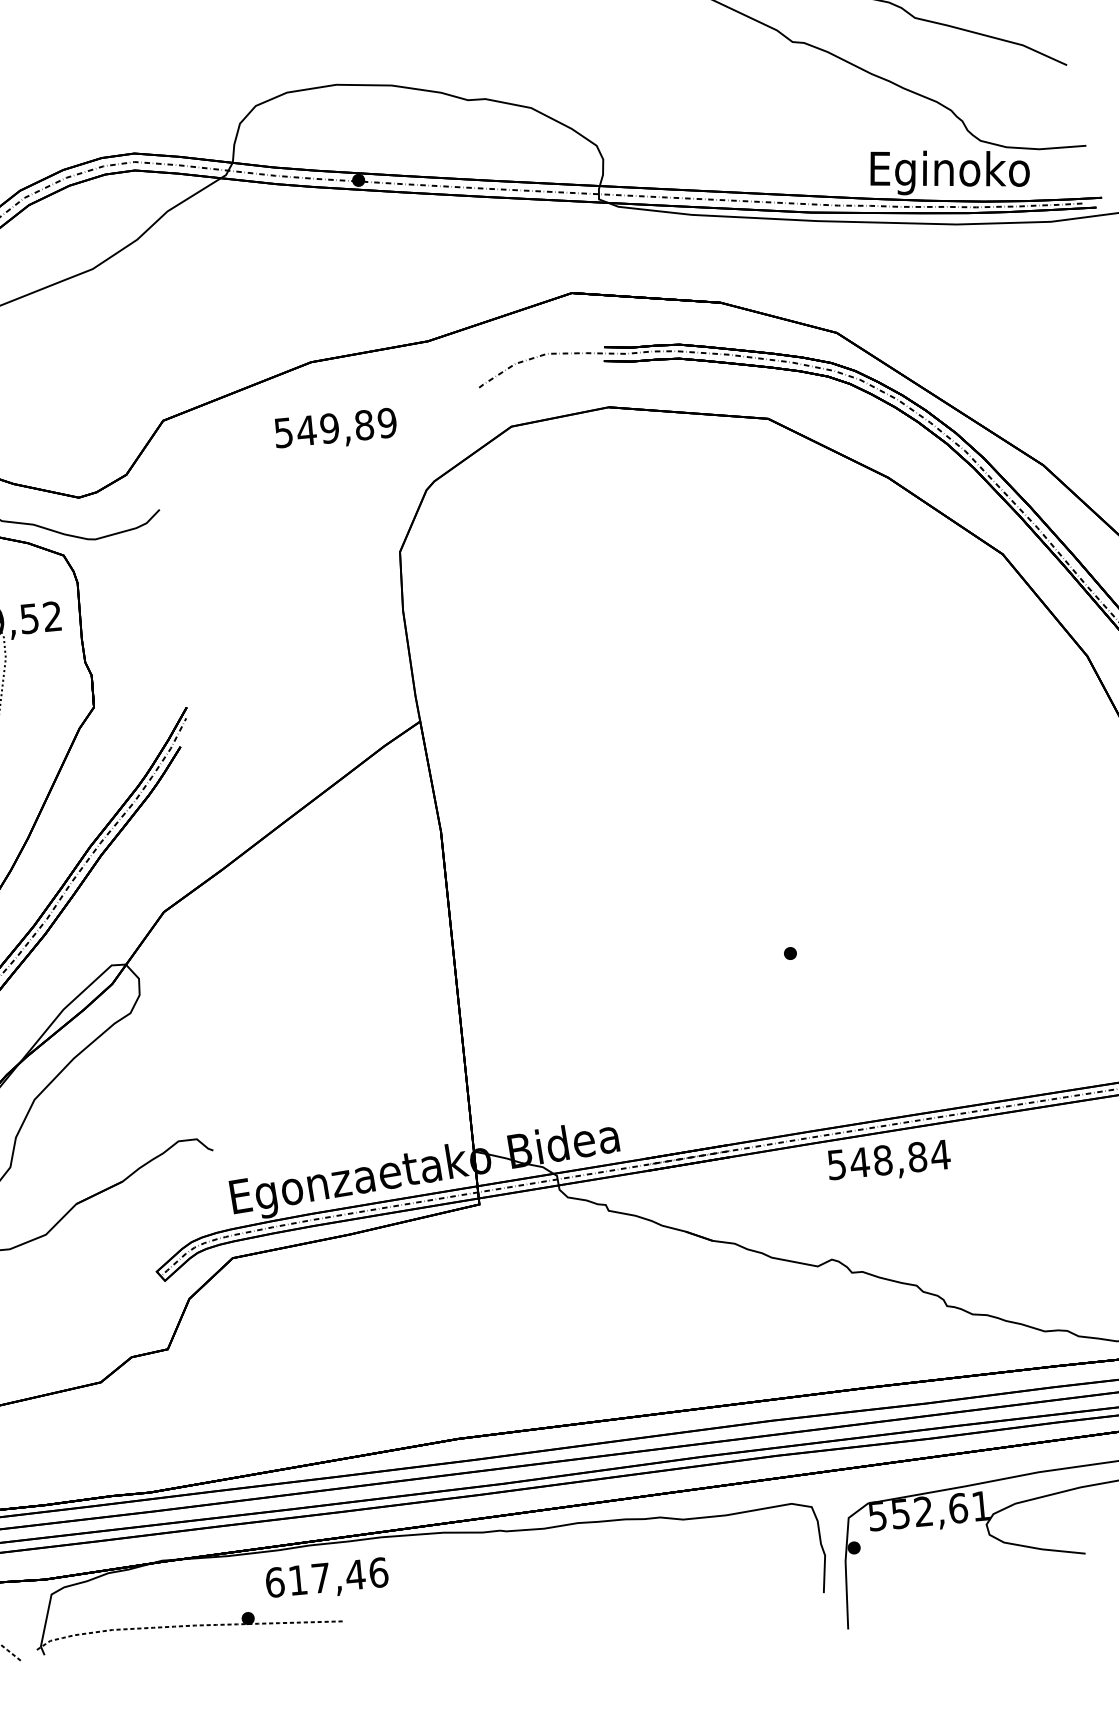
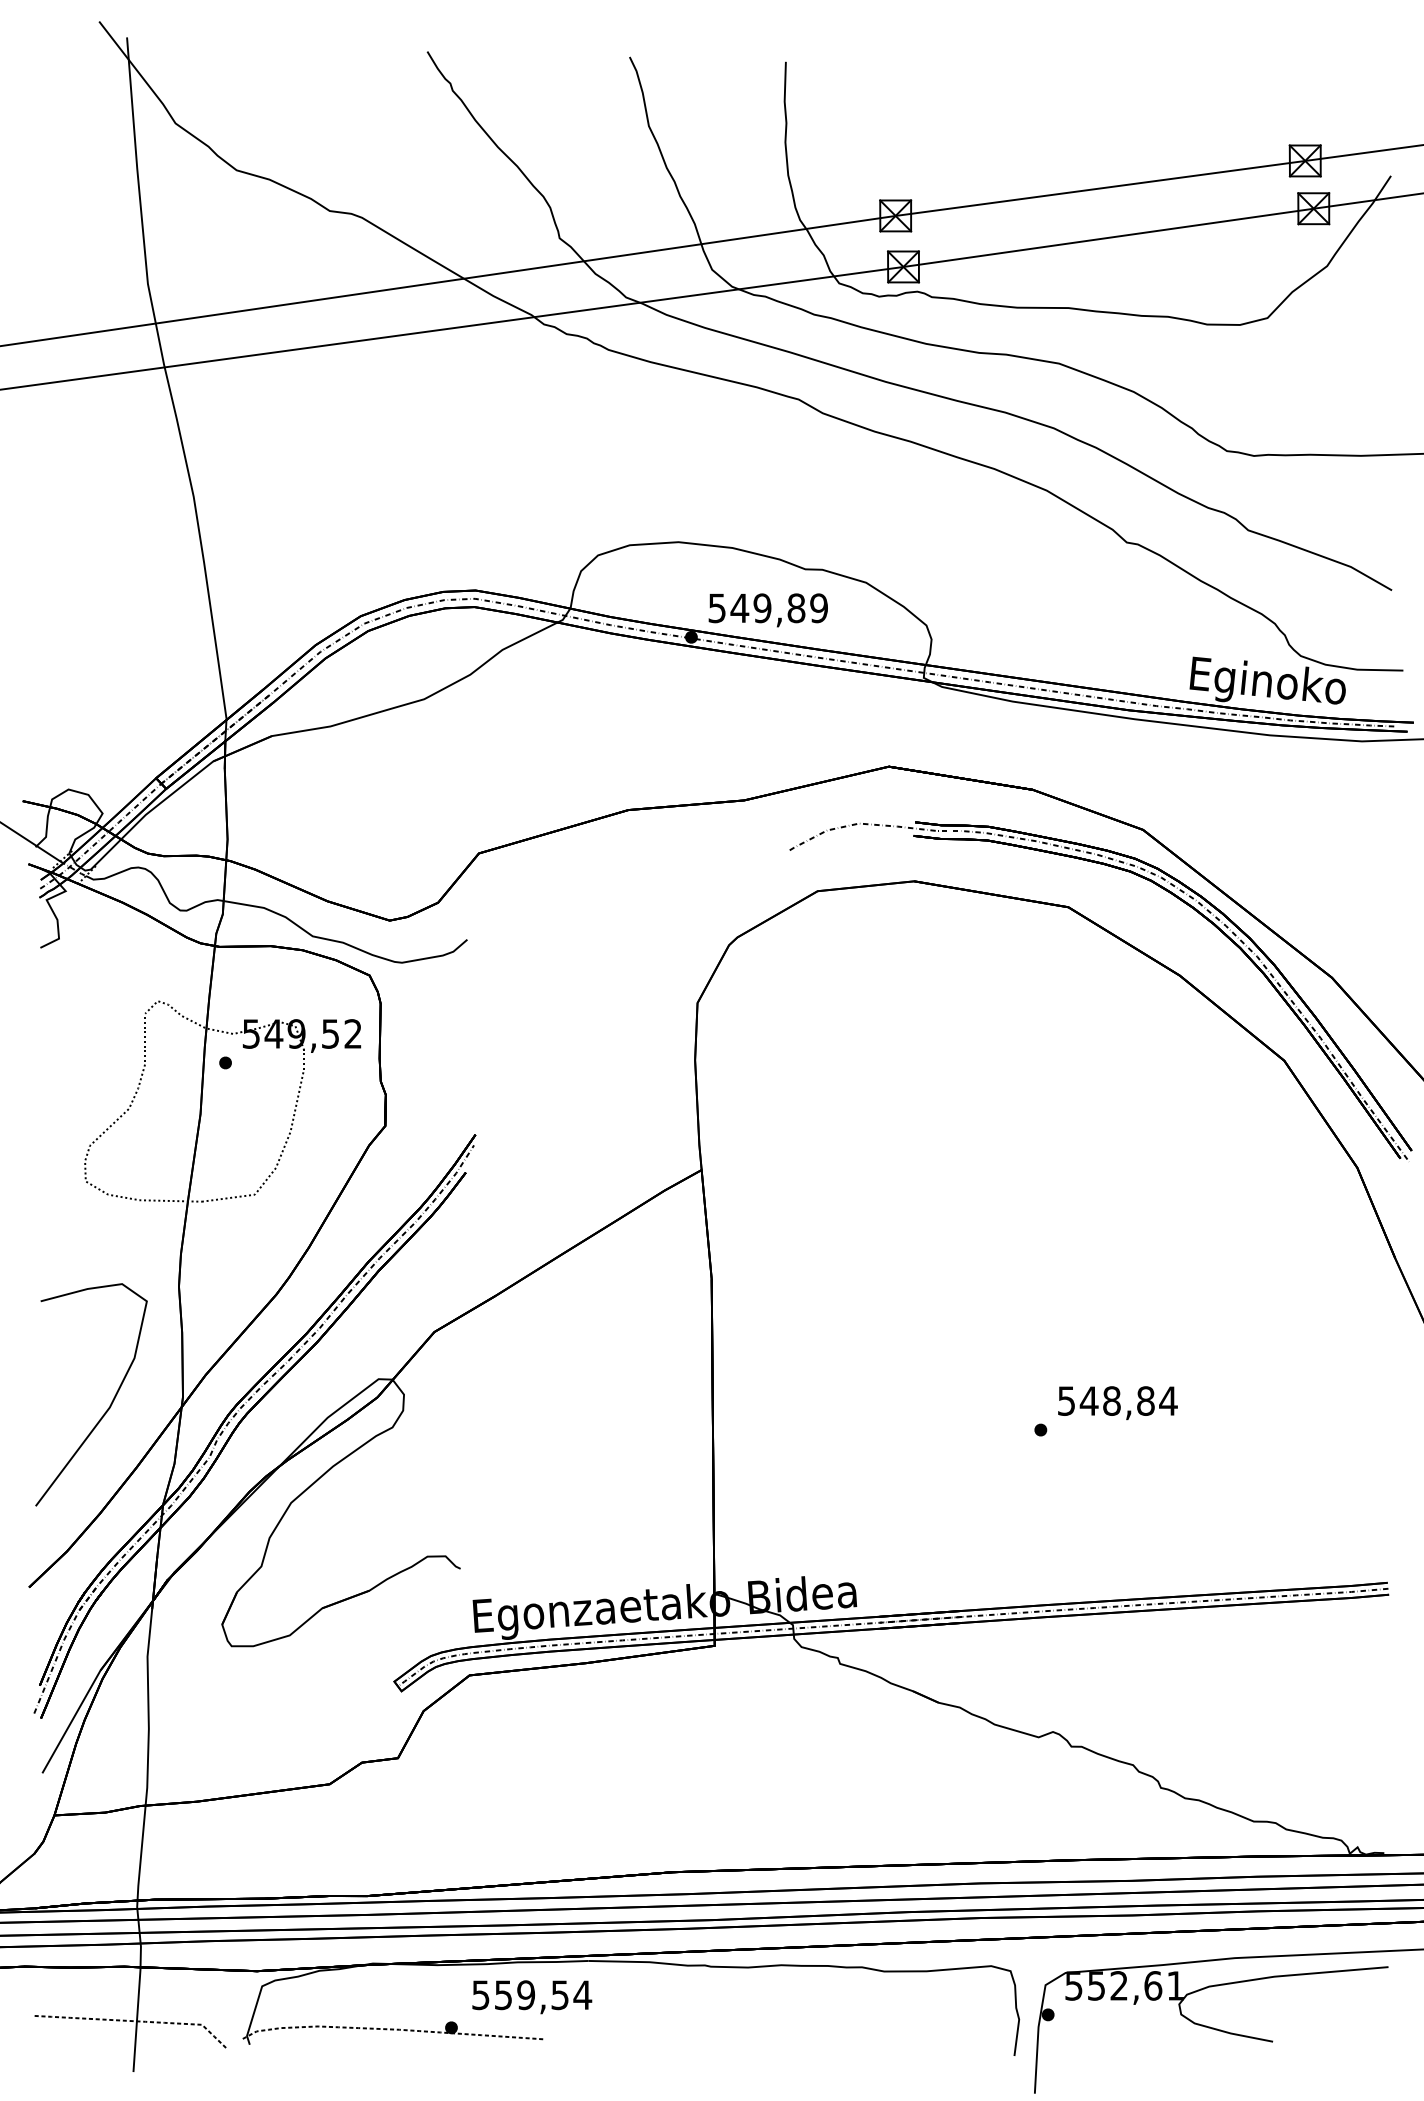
text: (335, 430) -> (767, 610), moved
text: (888, 1162) -> (1117, 1403), moved
text: (327, 1577) -> (532, 1995), 617,46 -> 559,54

